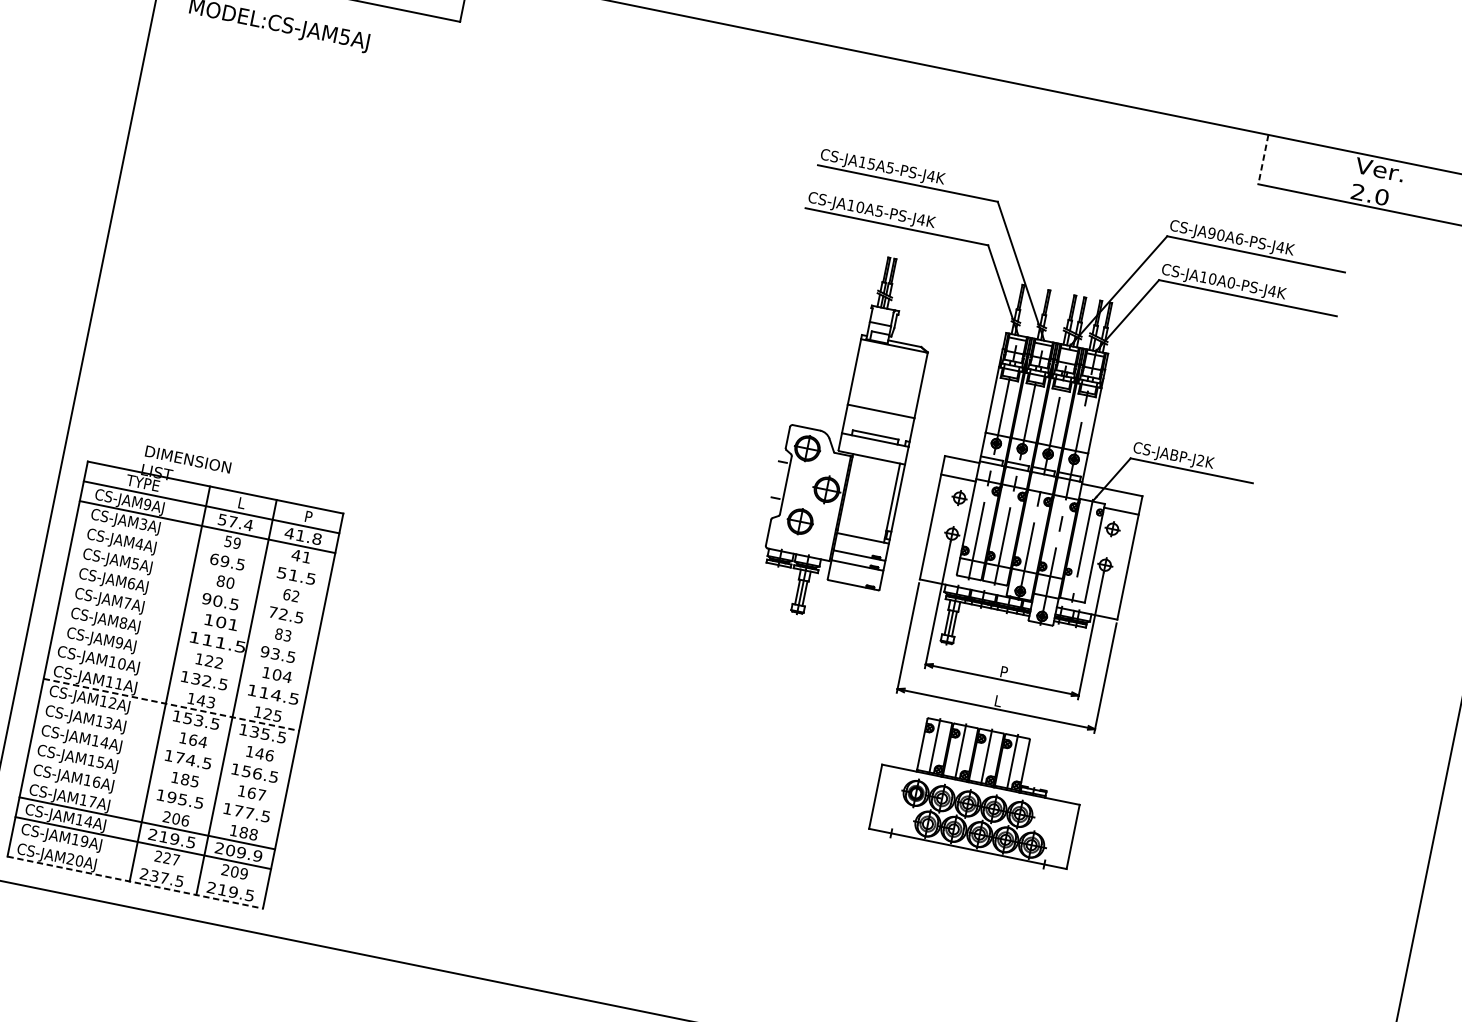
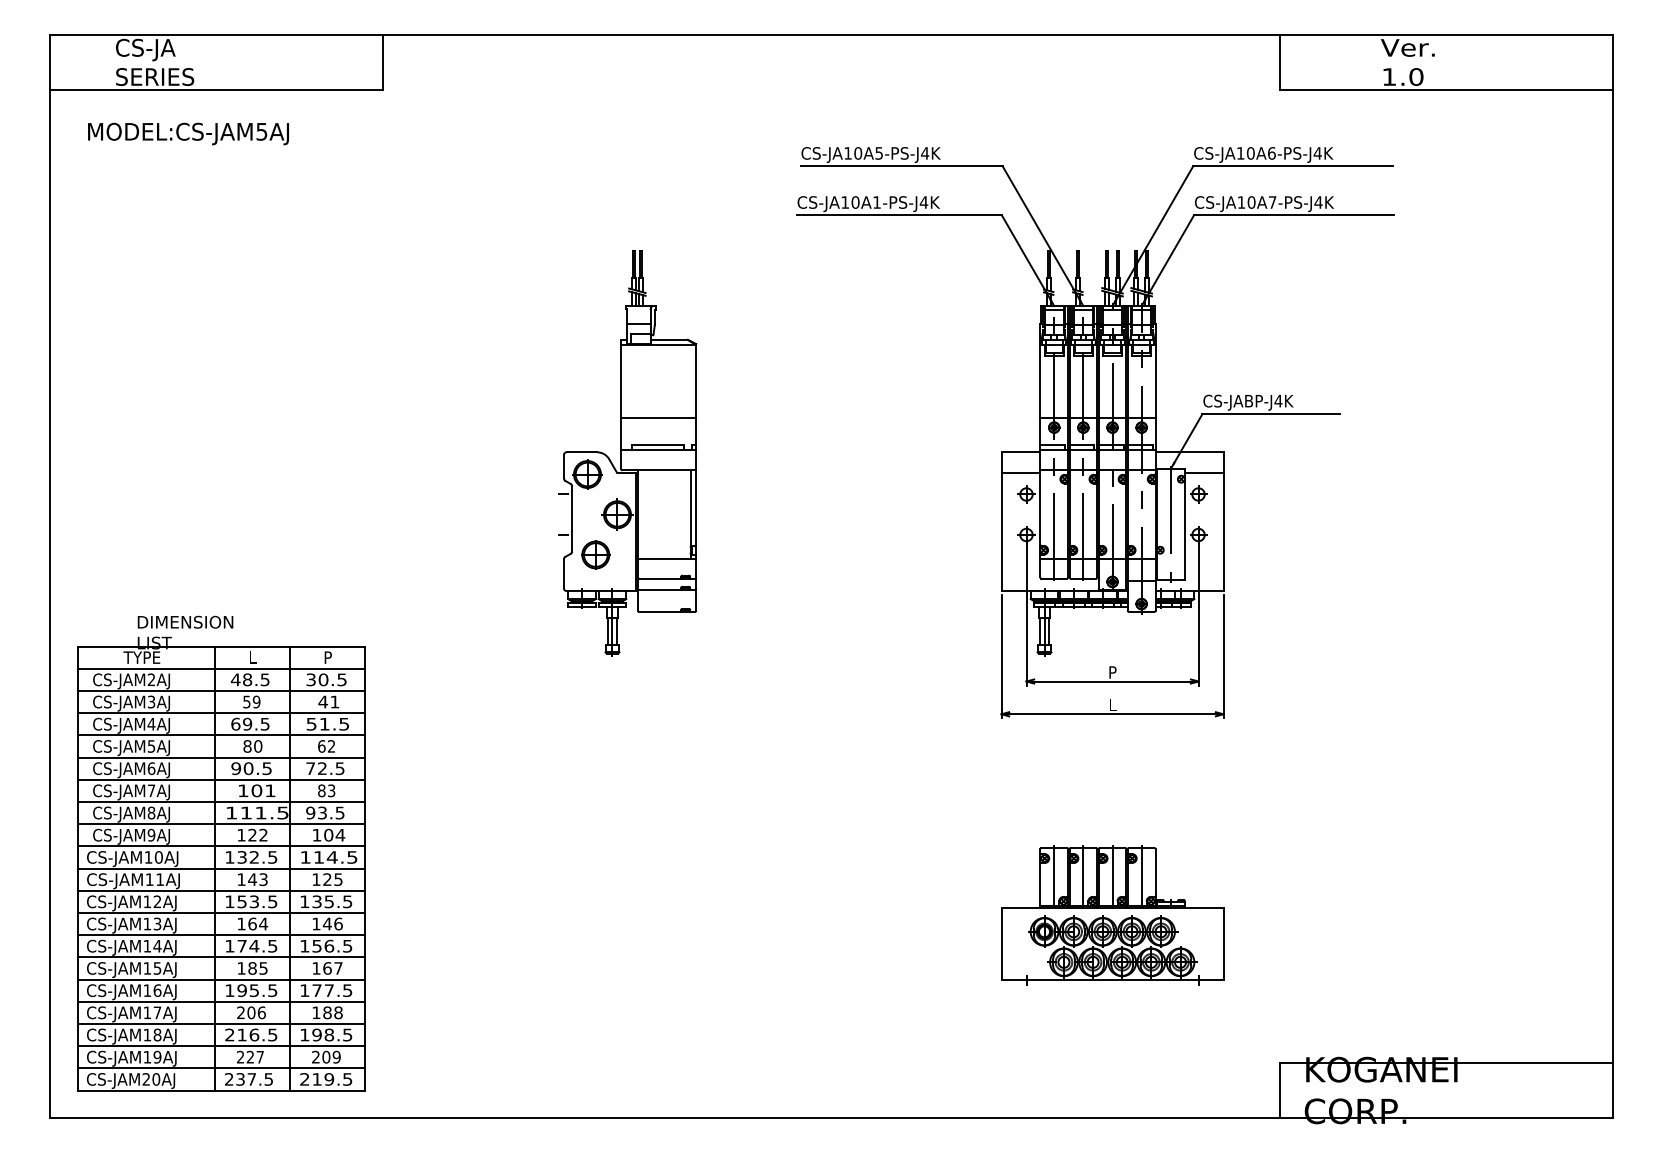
line: (1263, 159) -> (1280, 62), dashed -> solid
text: (871, 164) -> (858, 153), CS-JA15A5-PS-J4K -> CS-JA10A5-PS-J4K
text: (1357, 191) -> (1388, 76), 2.0 -> 1.0
text: (878, 211) -> (876, 202), CS-JA10A5-PS-J4K -> CS-JA10A1-PS-J4K
text: (1211, 233) -> (1240, 153), CS-JA90A6-PS-J4K -> CS-JA10A6-PS-J4K
text: (1231, 282) -> (1272, 202), CS-JA10A0-PS-J4K -> CS-JA10A7-PS-J4K
part: (846, 437) -> (627, 453), moved
text: (1200, 460) -> (1278, 400), CS-JABP-J2K -> CS-JABP-J4K
text: (147, 504) -> (151, 679), CS-JAM9AJ -> CS-JAM2AJ
text: (235, 522) -> (250, 679), 57.4 -> 48.5
text: (303, 535) -> (326, 679), 41.8 -> 30.5
line: (202, 547) -> (220, 713), added
line: (198, 566) -> (220, 735), added
line: (194, 586) -> (220, 757), added
line: (190, 605) -> (220, 779), added
line: (186, 625) -> (220, 801), added
line: (182, 645) -> (220, 824), added
line: (178, 665) -> (220, 846), added
line: (174, 684) -> (220, 868), added
line: (171, 704) -> (221, 890), dashed -> solid
line: (166, 724) -> (220, 912), added
line: (162, 744) -> (220, 935), added
line: (158, 764) -> (220, 957), added
line: (154, 783) -> (220, 979), added
part: (979, 791) -> (1112, 915), moved
line: (150, 803) -> (220, 1001), added
text: (88, 821) -> (157, 1034), CS-JAM14AJ -> CS-JAM18AJ
text: (174, 838) -> (254, 1034), 219.5 -> 216.5
text: (239, 851) -> (326, 1034), 209.9 -> 198.5
line: (138, 862) -> (220, 1068), added
line: (135, 882) -> (221, 1090), dashed -> solid

